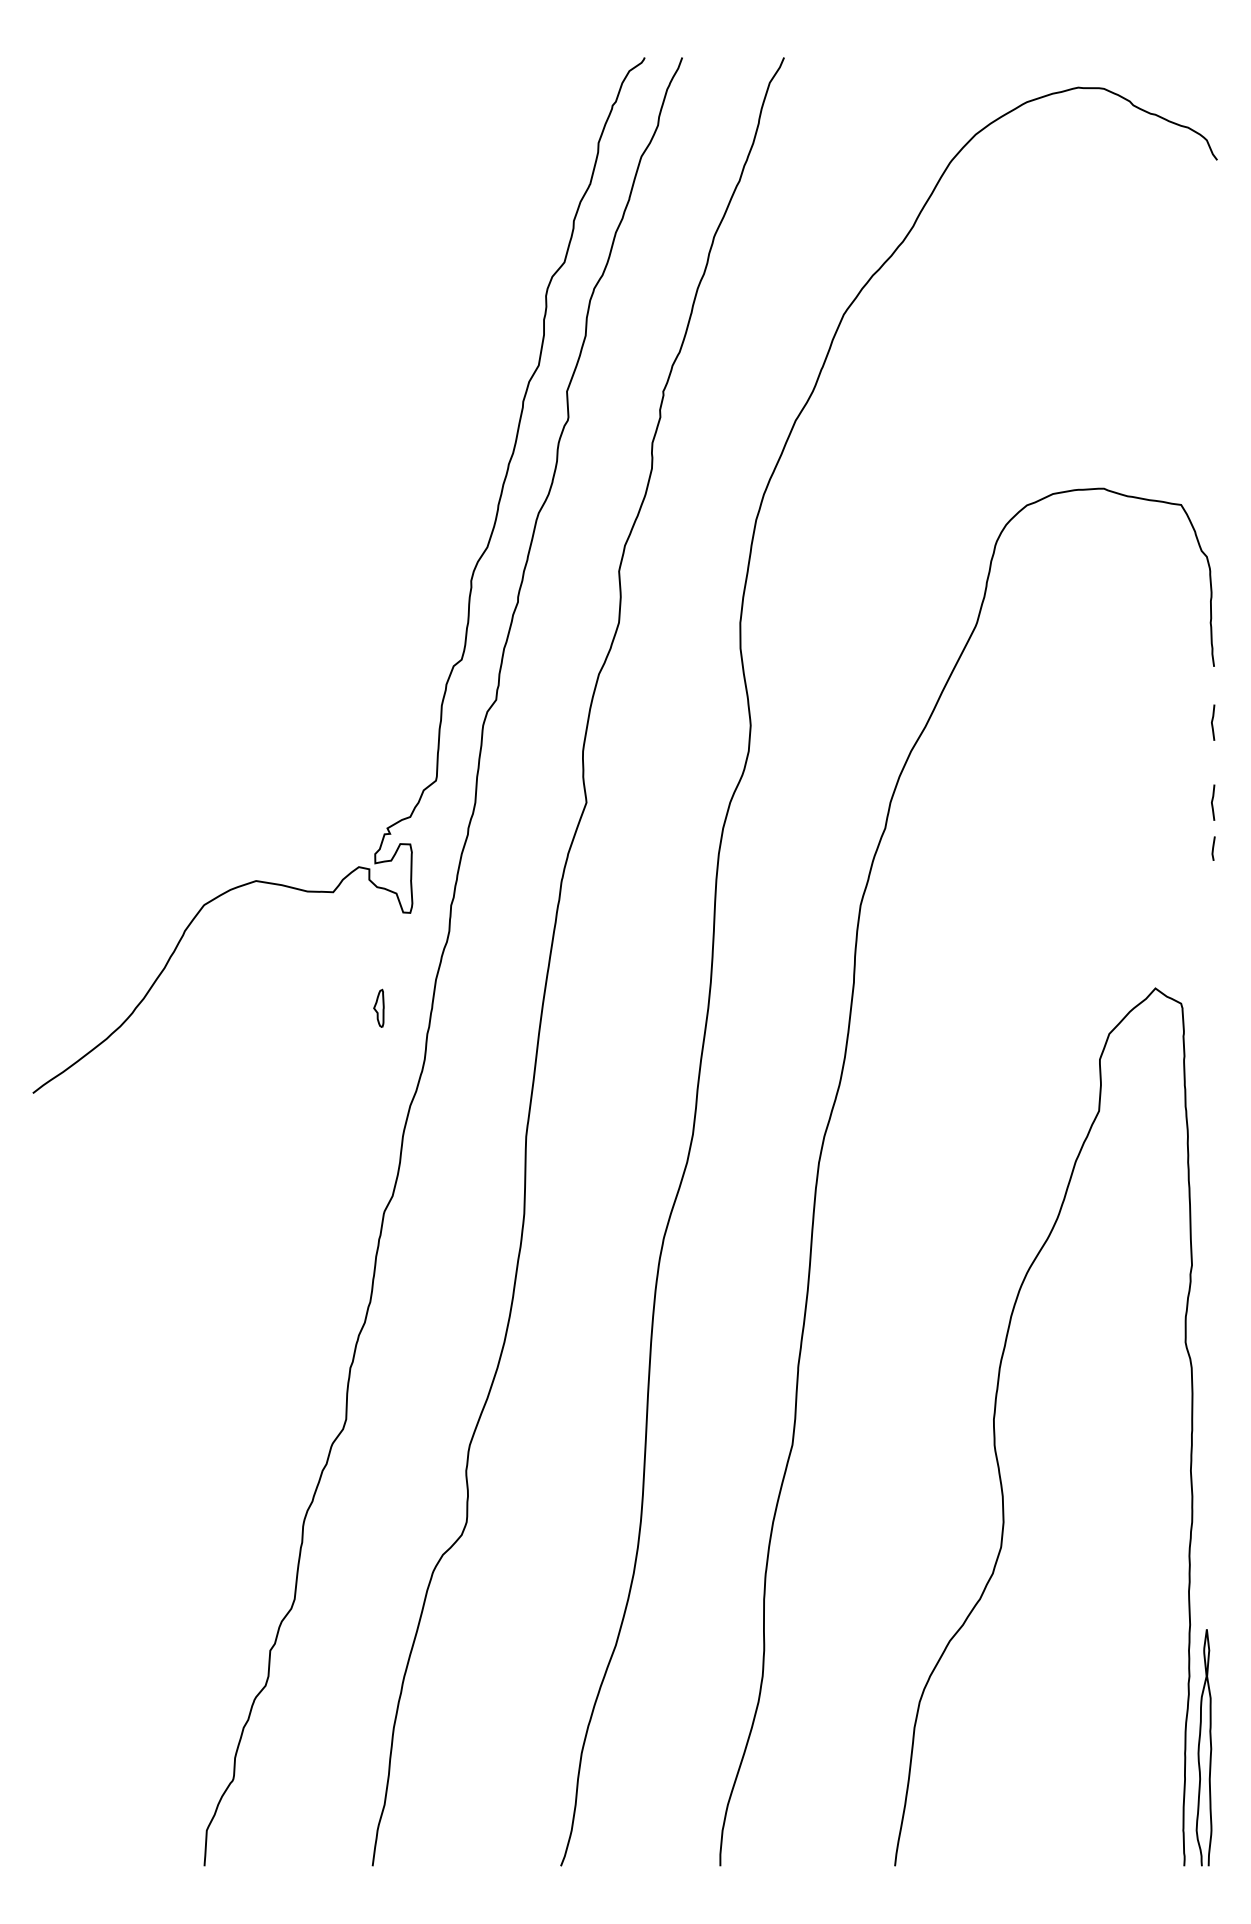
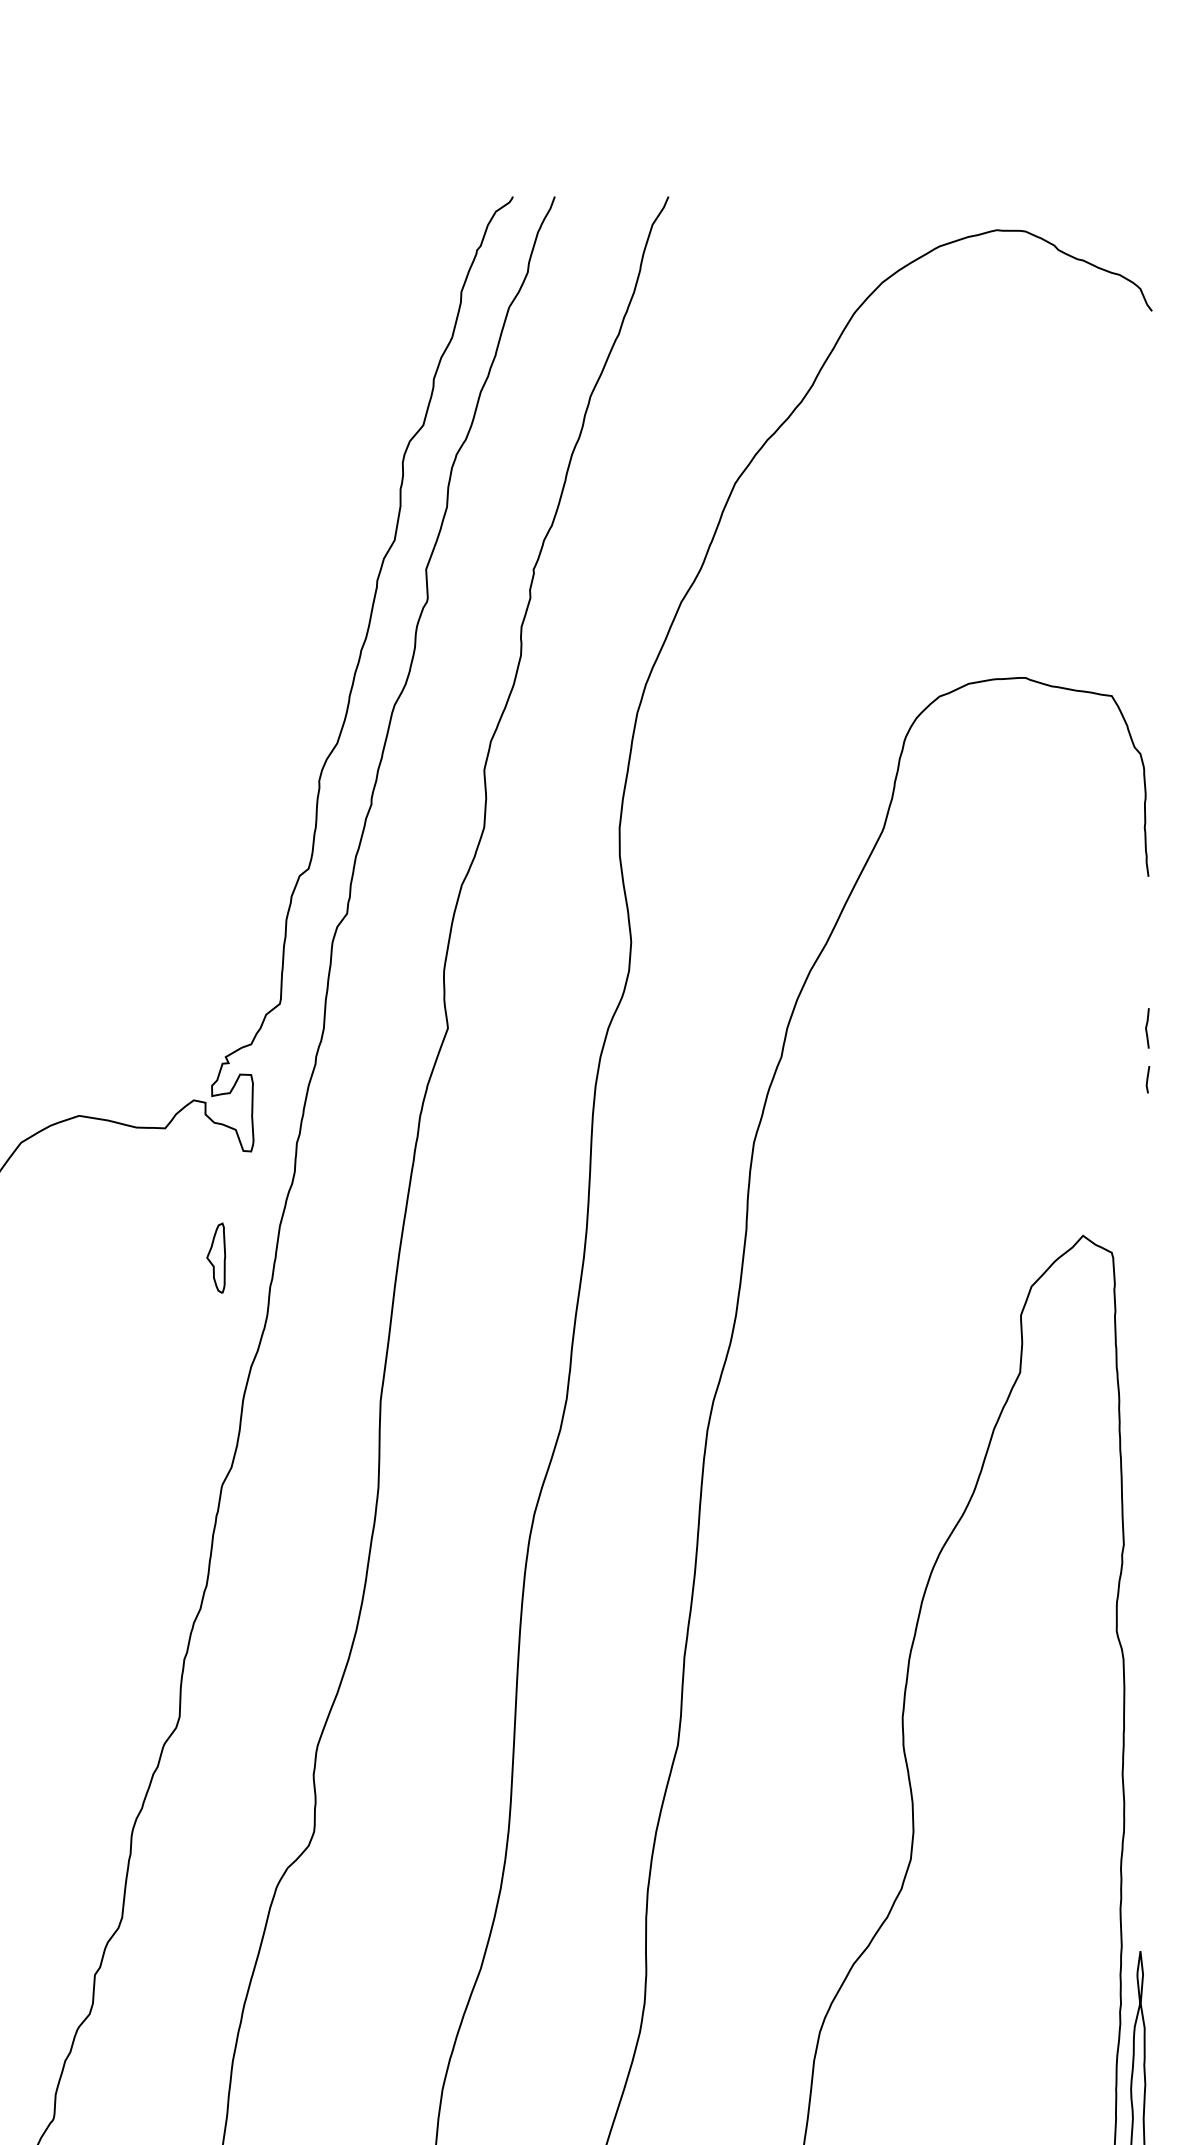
line: (1212, 722) -> (1146, 938), removed
part: (378, 1008) -> (215, 1258), size x1.67

